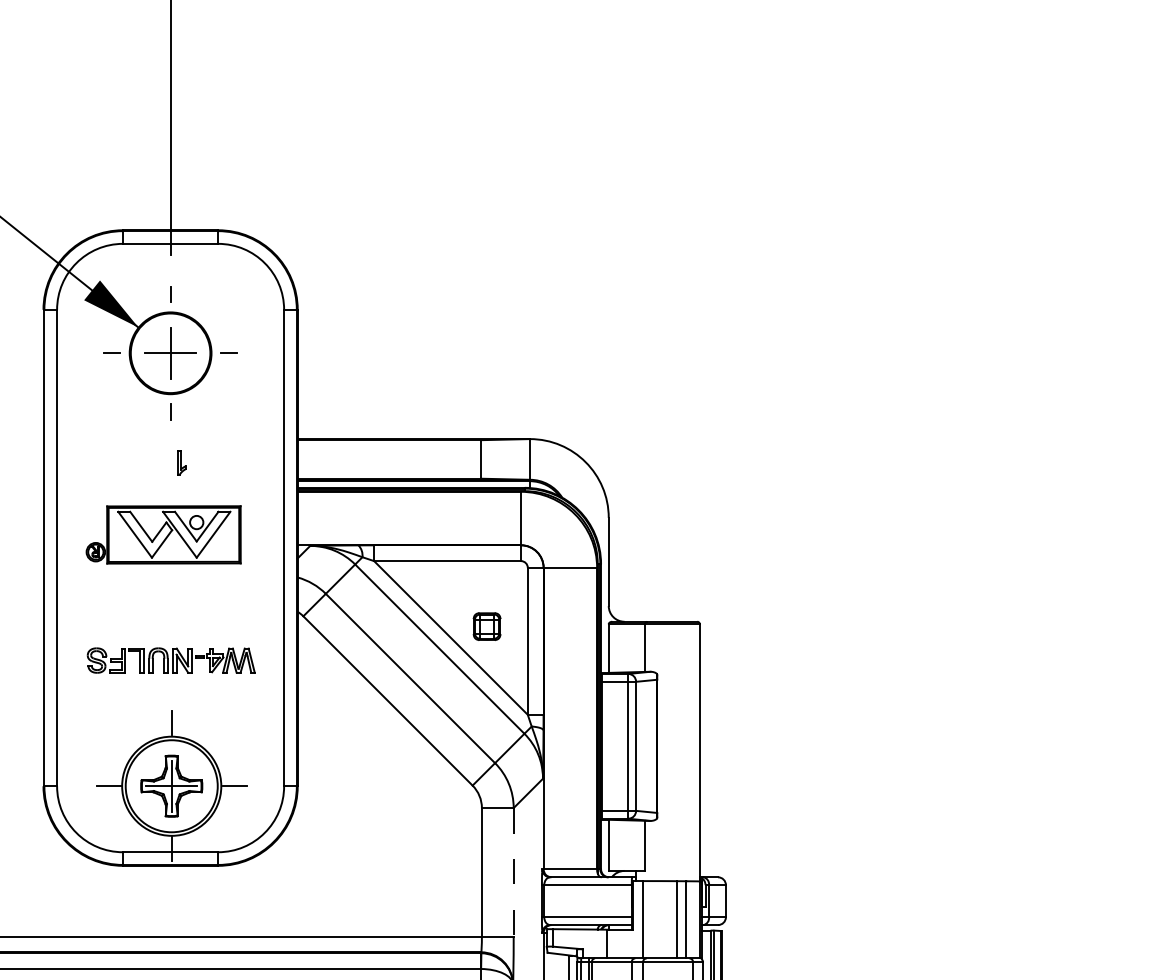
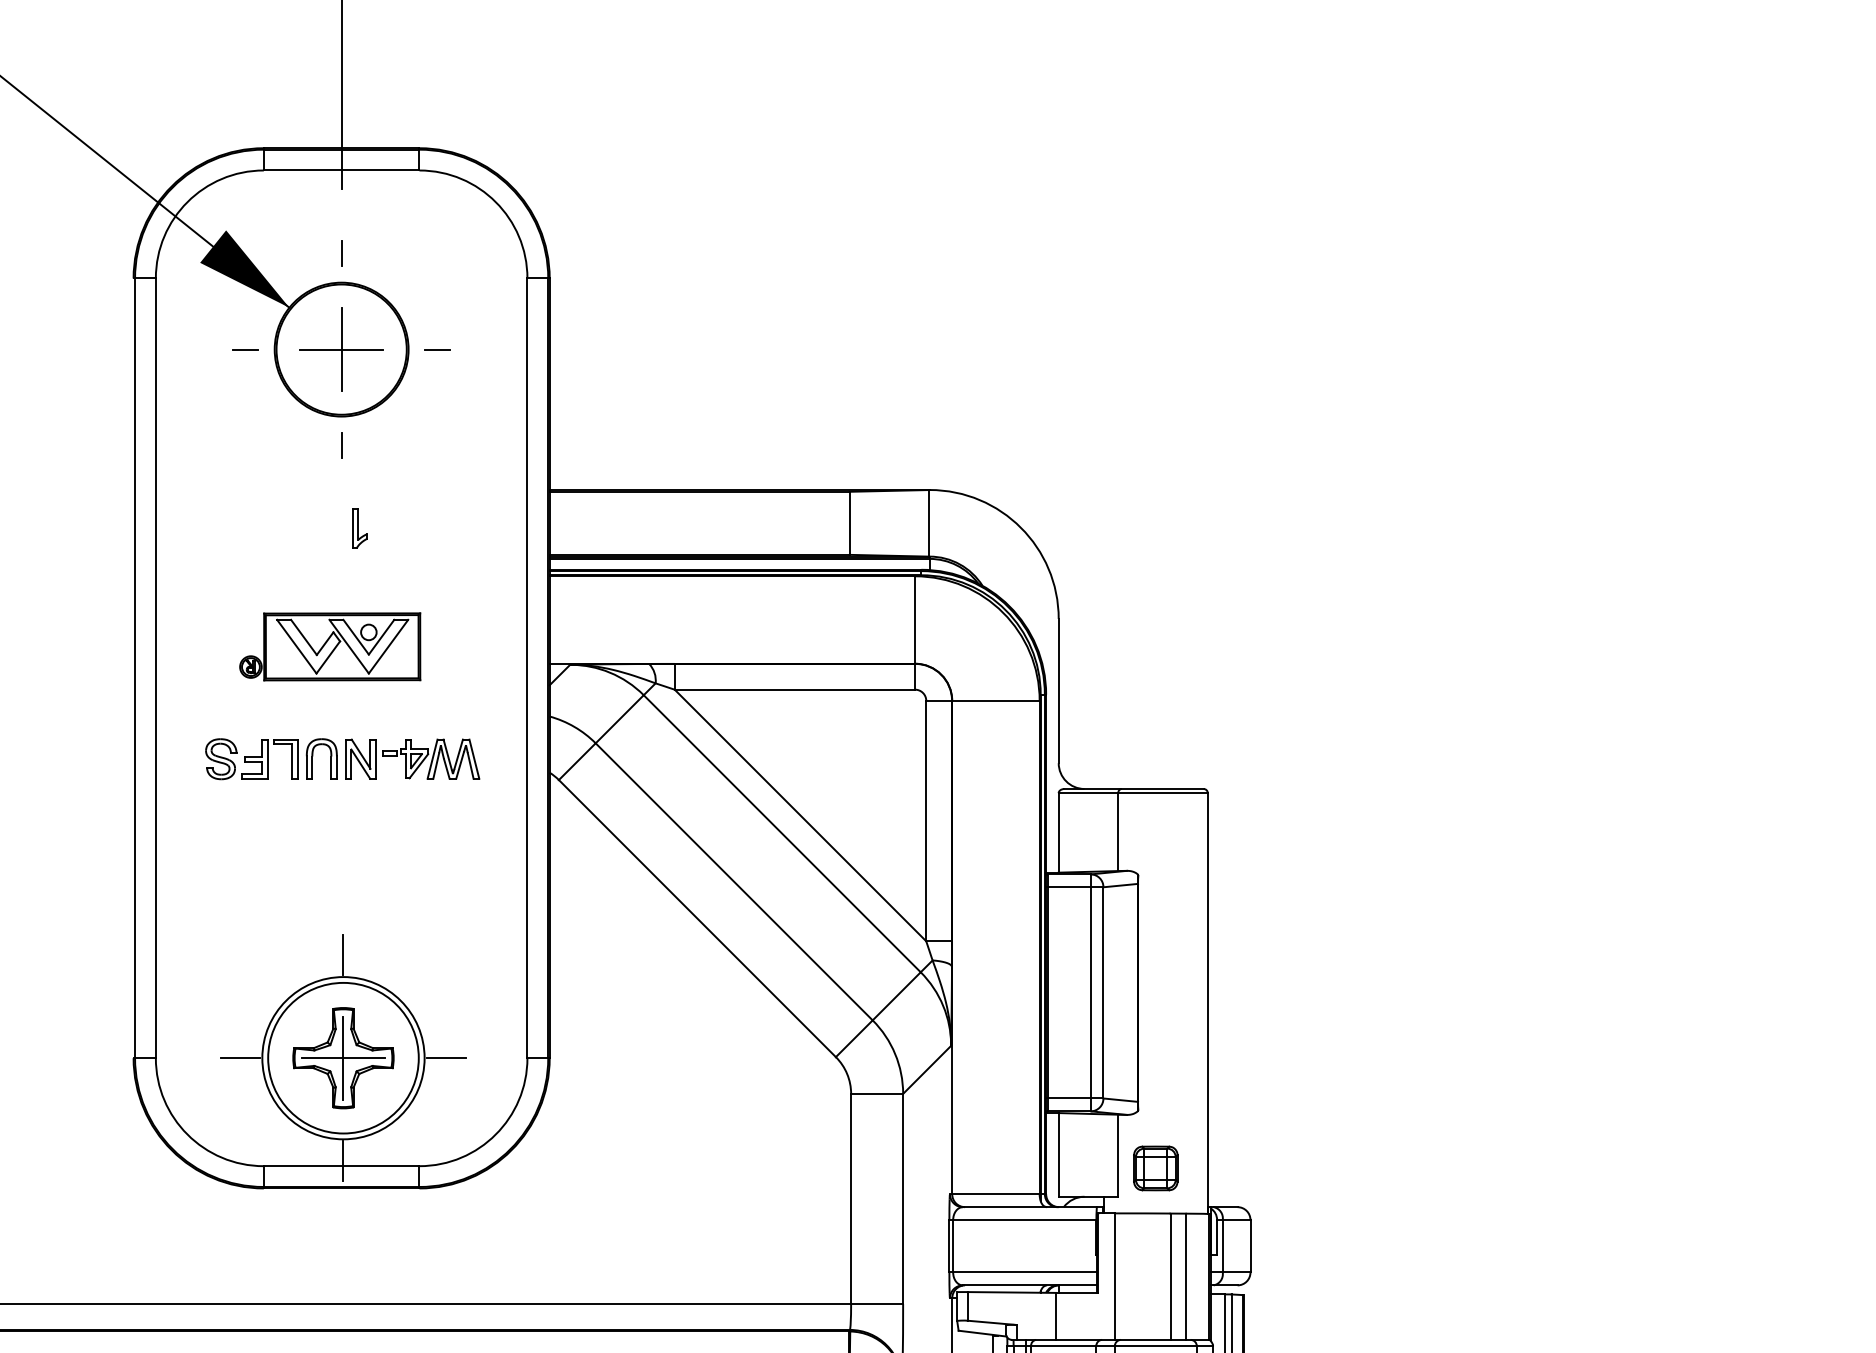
part: (163, 534) -> (330, 646), size x0.71
part: (486, 626) -> (1154, 1168), moved
part: (170, 660) -> (341, 759), moved
line: (513, 872) -> (902, 1199), dashed -> solid

